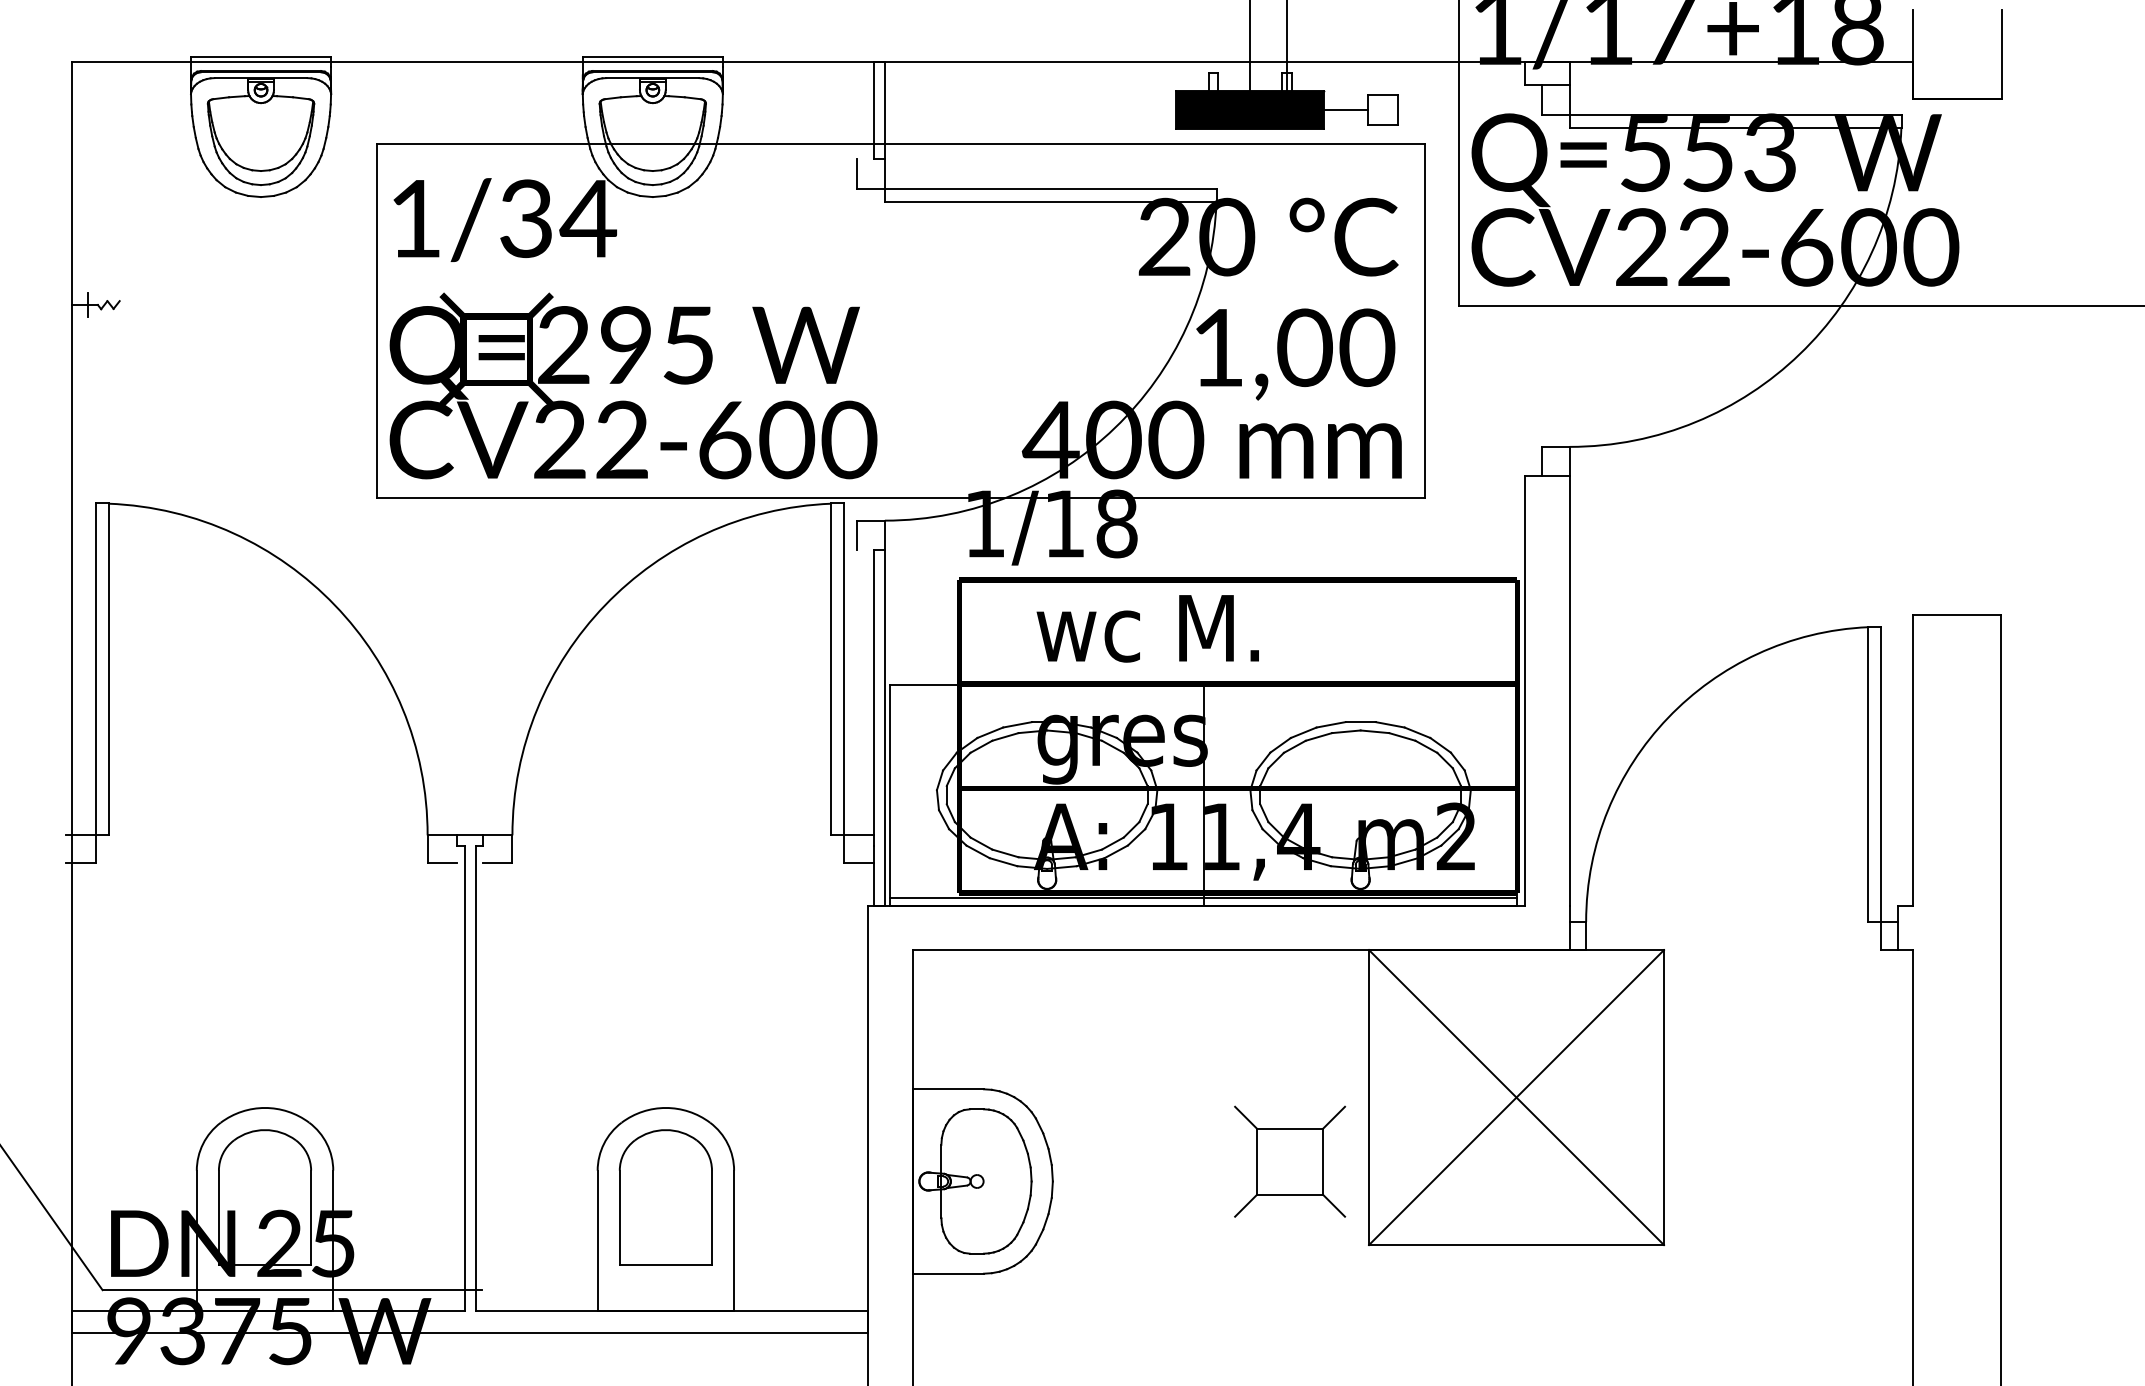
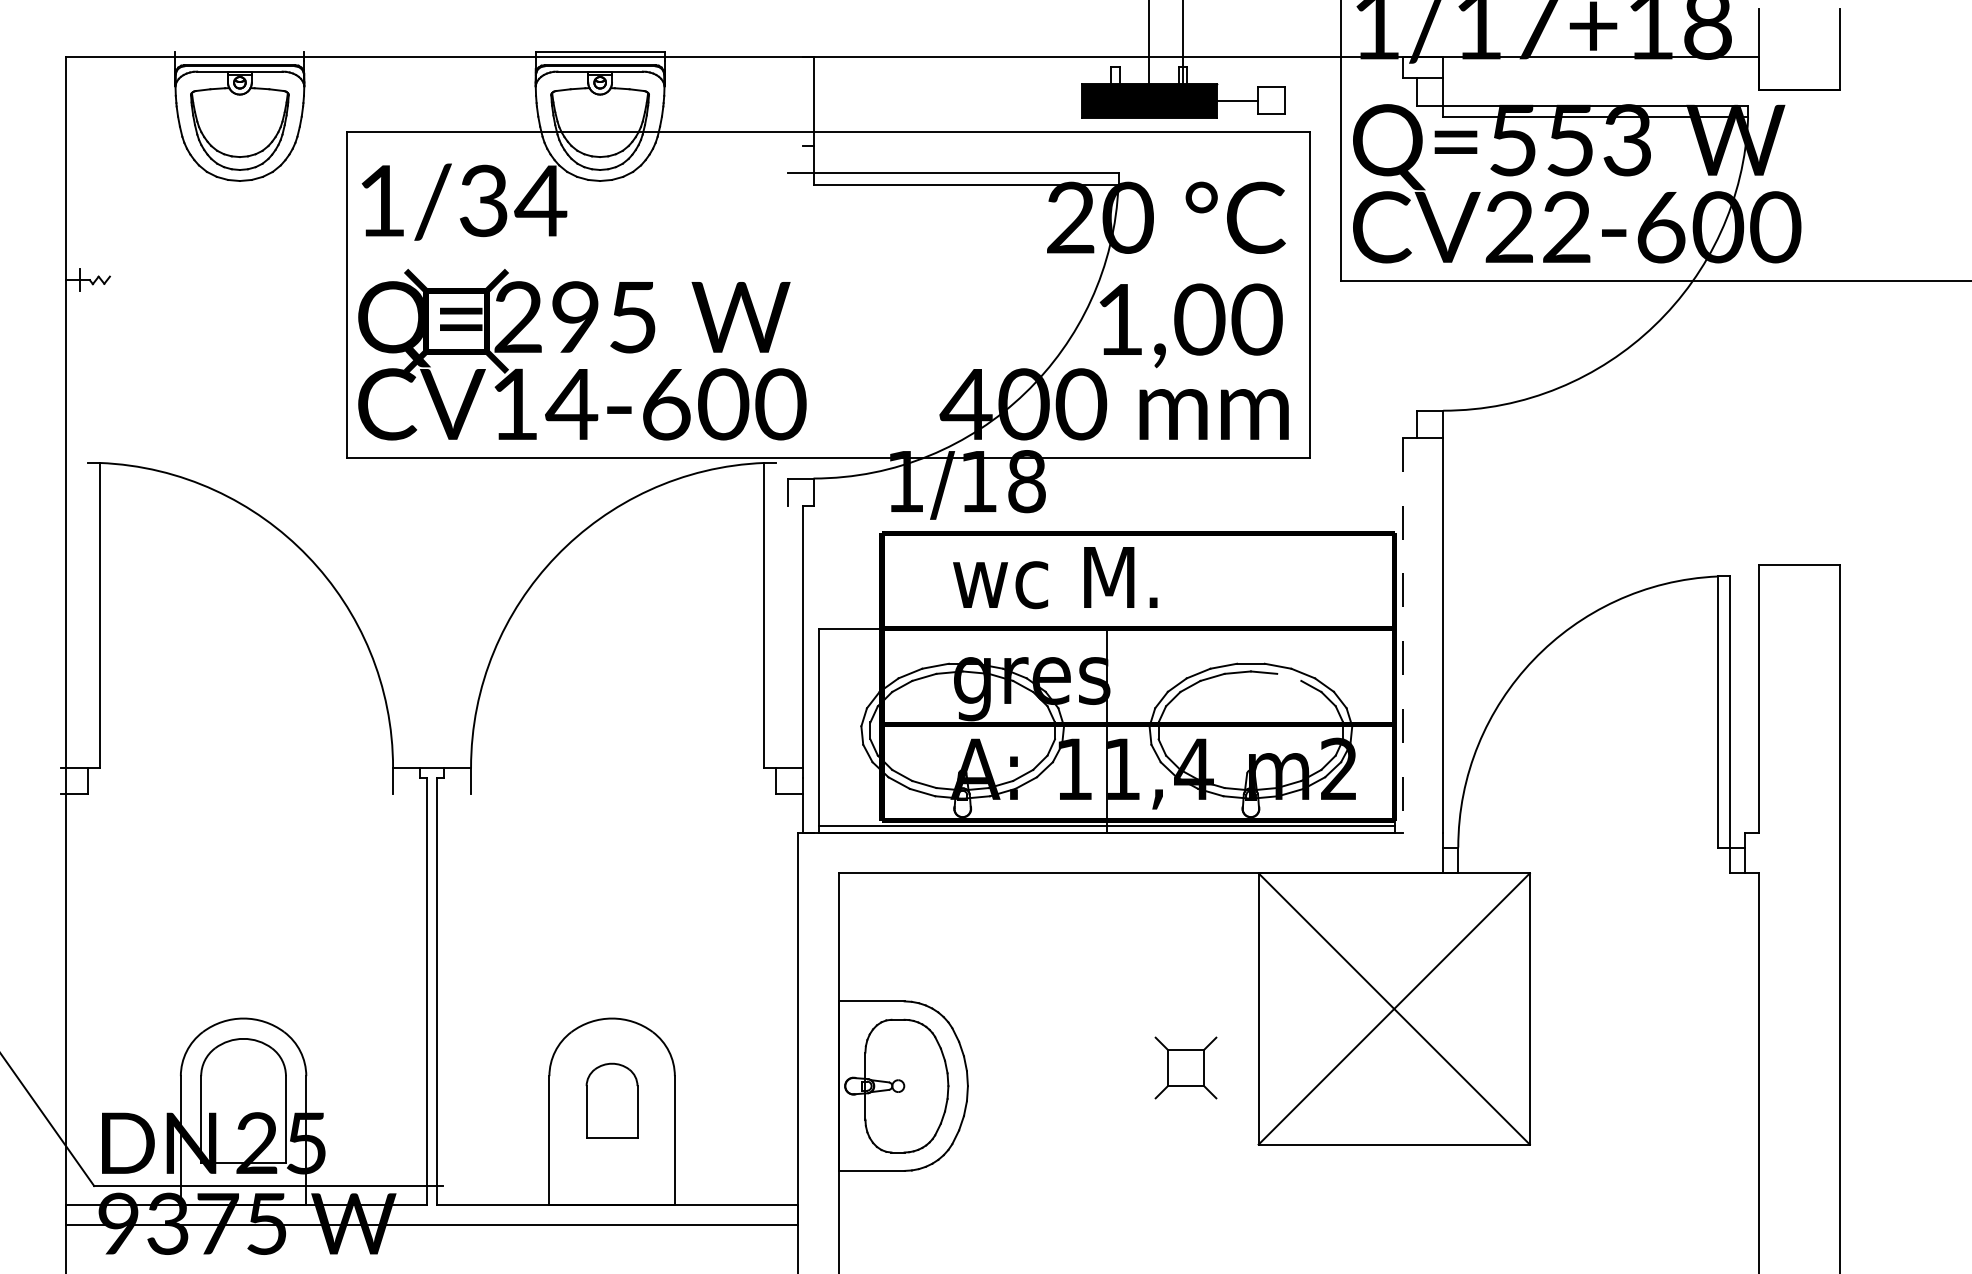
line: (260, 57) -> (239, 52), removed
line: (874, 110) -> (803, 101), removed
line: (856, 173) -> (787, 159), removed
text: (592, 439) -> (544, 403), CV22-600 -> CV14-600
line: (95, 668) -> (87, 614), removed
line: (844, 668) -> (776, 614), removed
line: (1525, 691) -> (1402, 635), solid -> dashed
line: (884, 727) -> (813, 668), removed
line: (1402, 735) -> (1289, 676), removed
line: (442, 863) -> (406, 793), removed
line: (497, 863) -> (457, 793), removed
part: (1289, 1161) -> (1185, 1067), size x0.6
part: (665, 1197) -> (611, 1100), size x0.6

